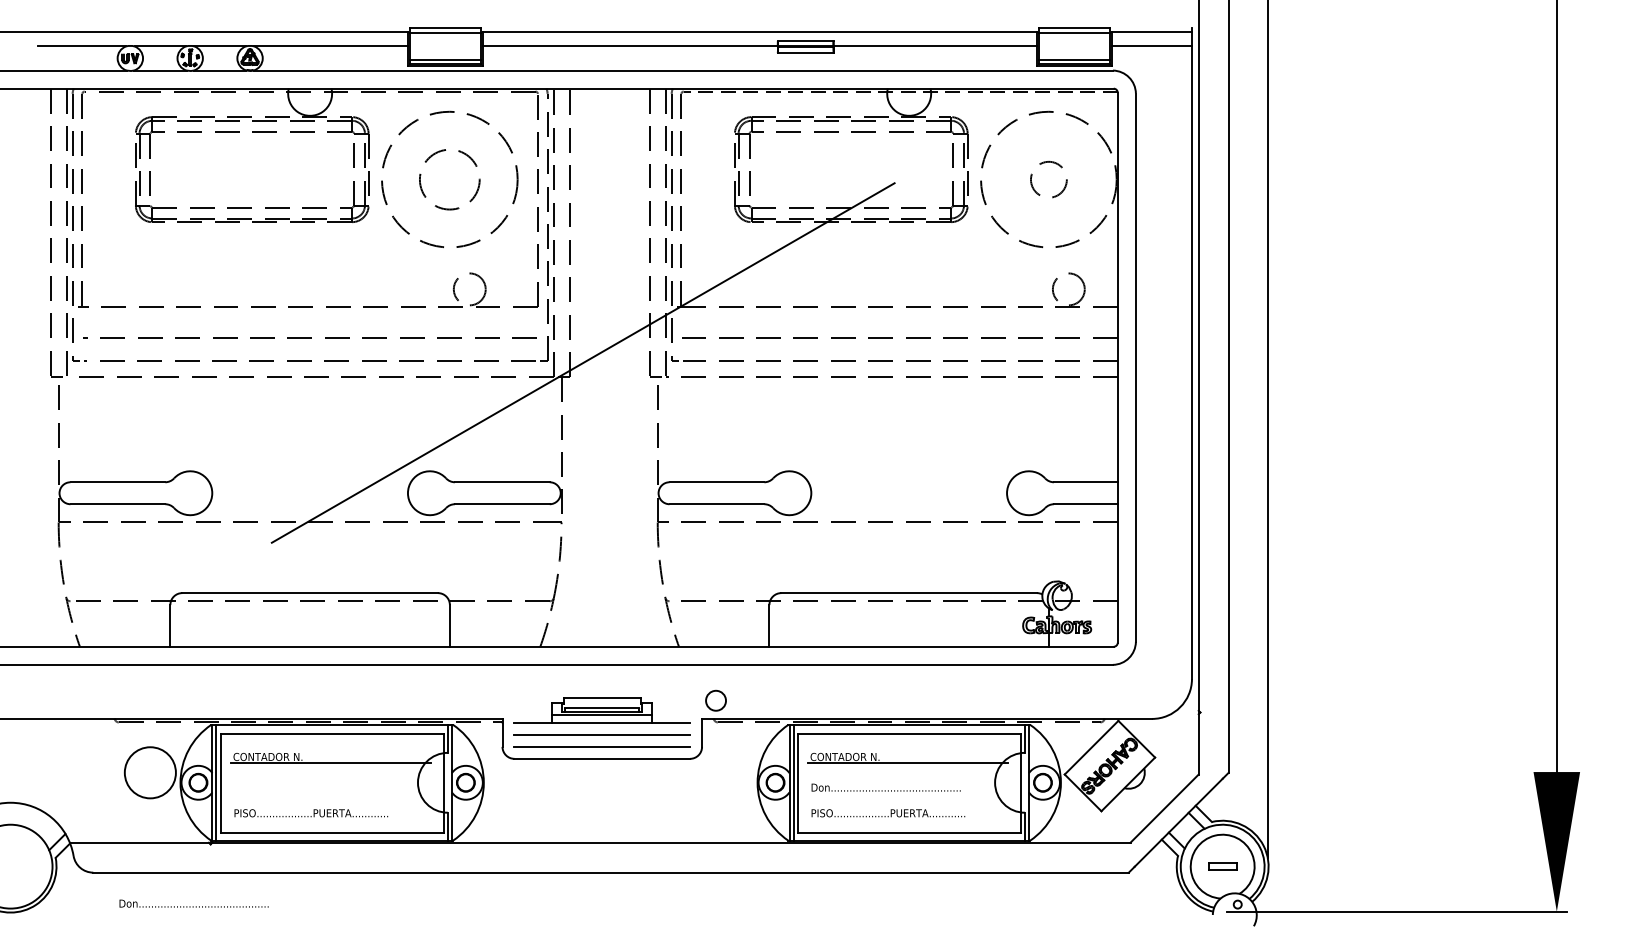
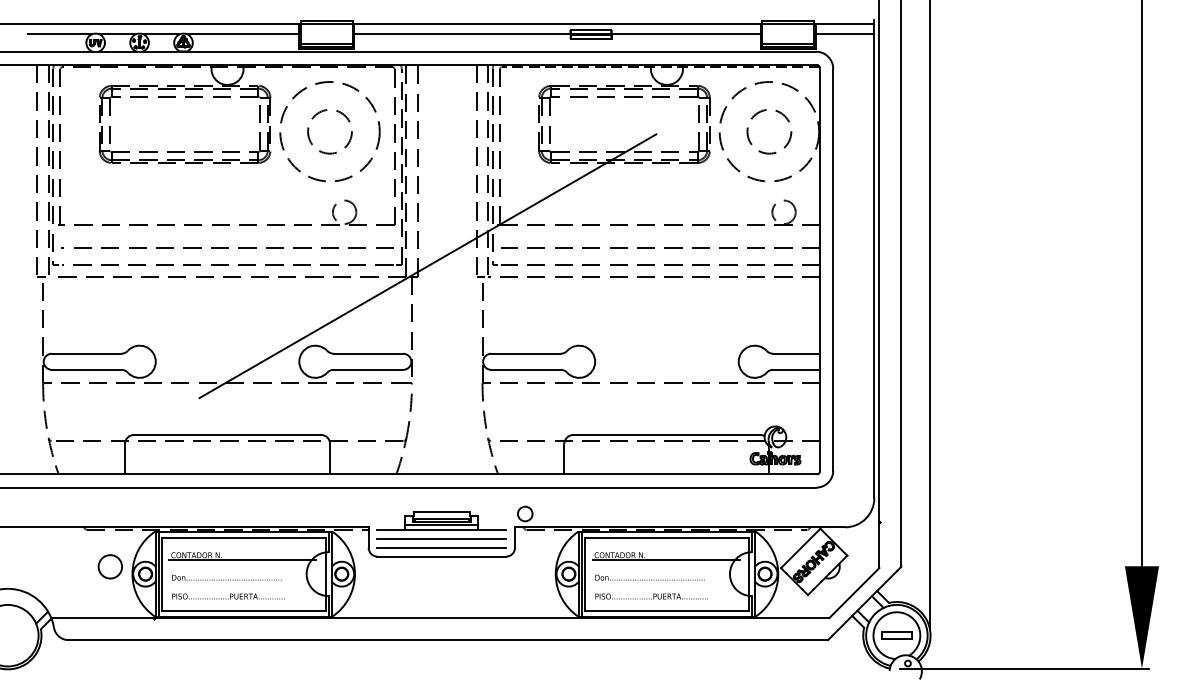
circle: (1048, 179) -> (769, 131), size x1.67
circle: (150, 772) -> (110, 566), size x0.62
part: (1222, 866) -> (896, 635), size x1.43
text: (193, 903) -> (226, 577), moved

